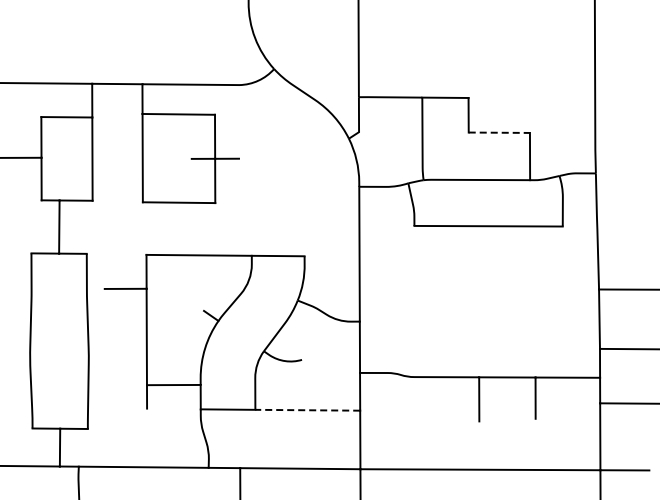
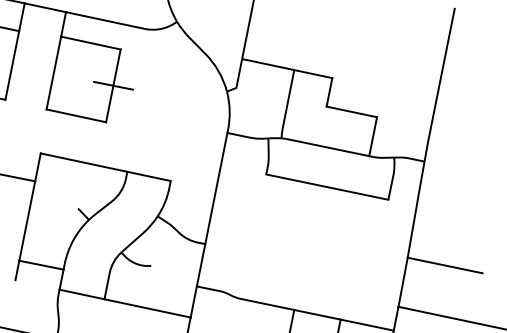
line: (499, 132) -> (352, 111), dashed -> solid
line: (307, 410) -> (147, 308), dashed -> solid

